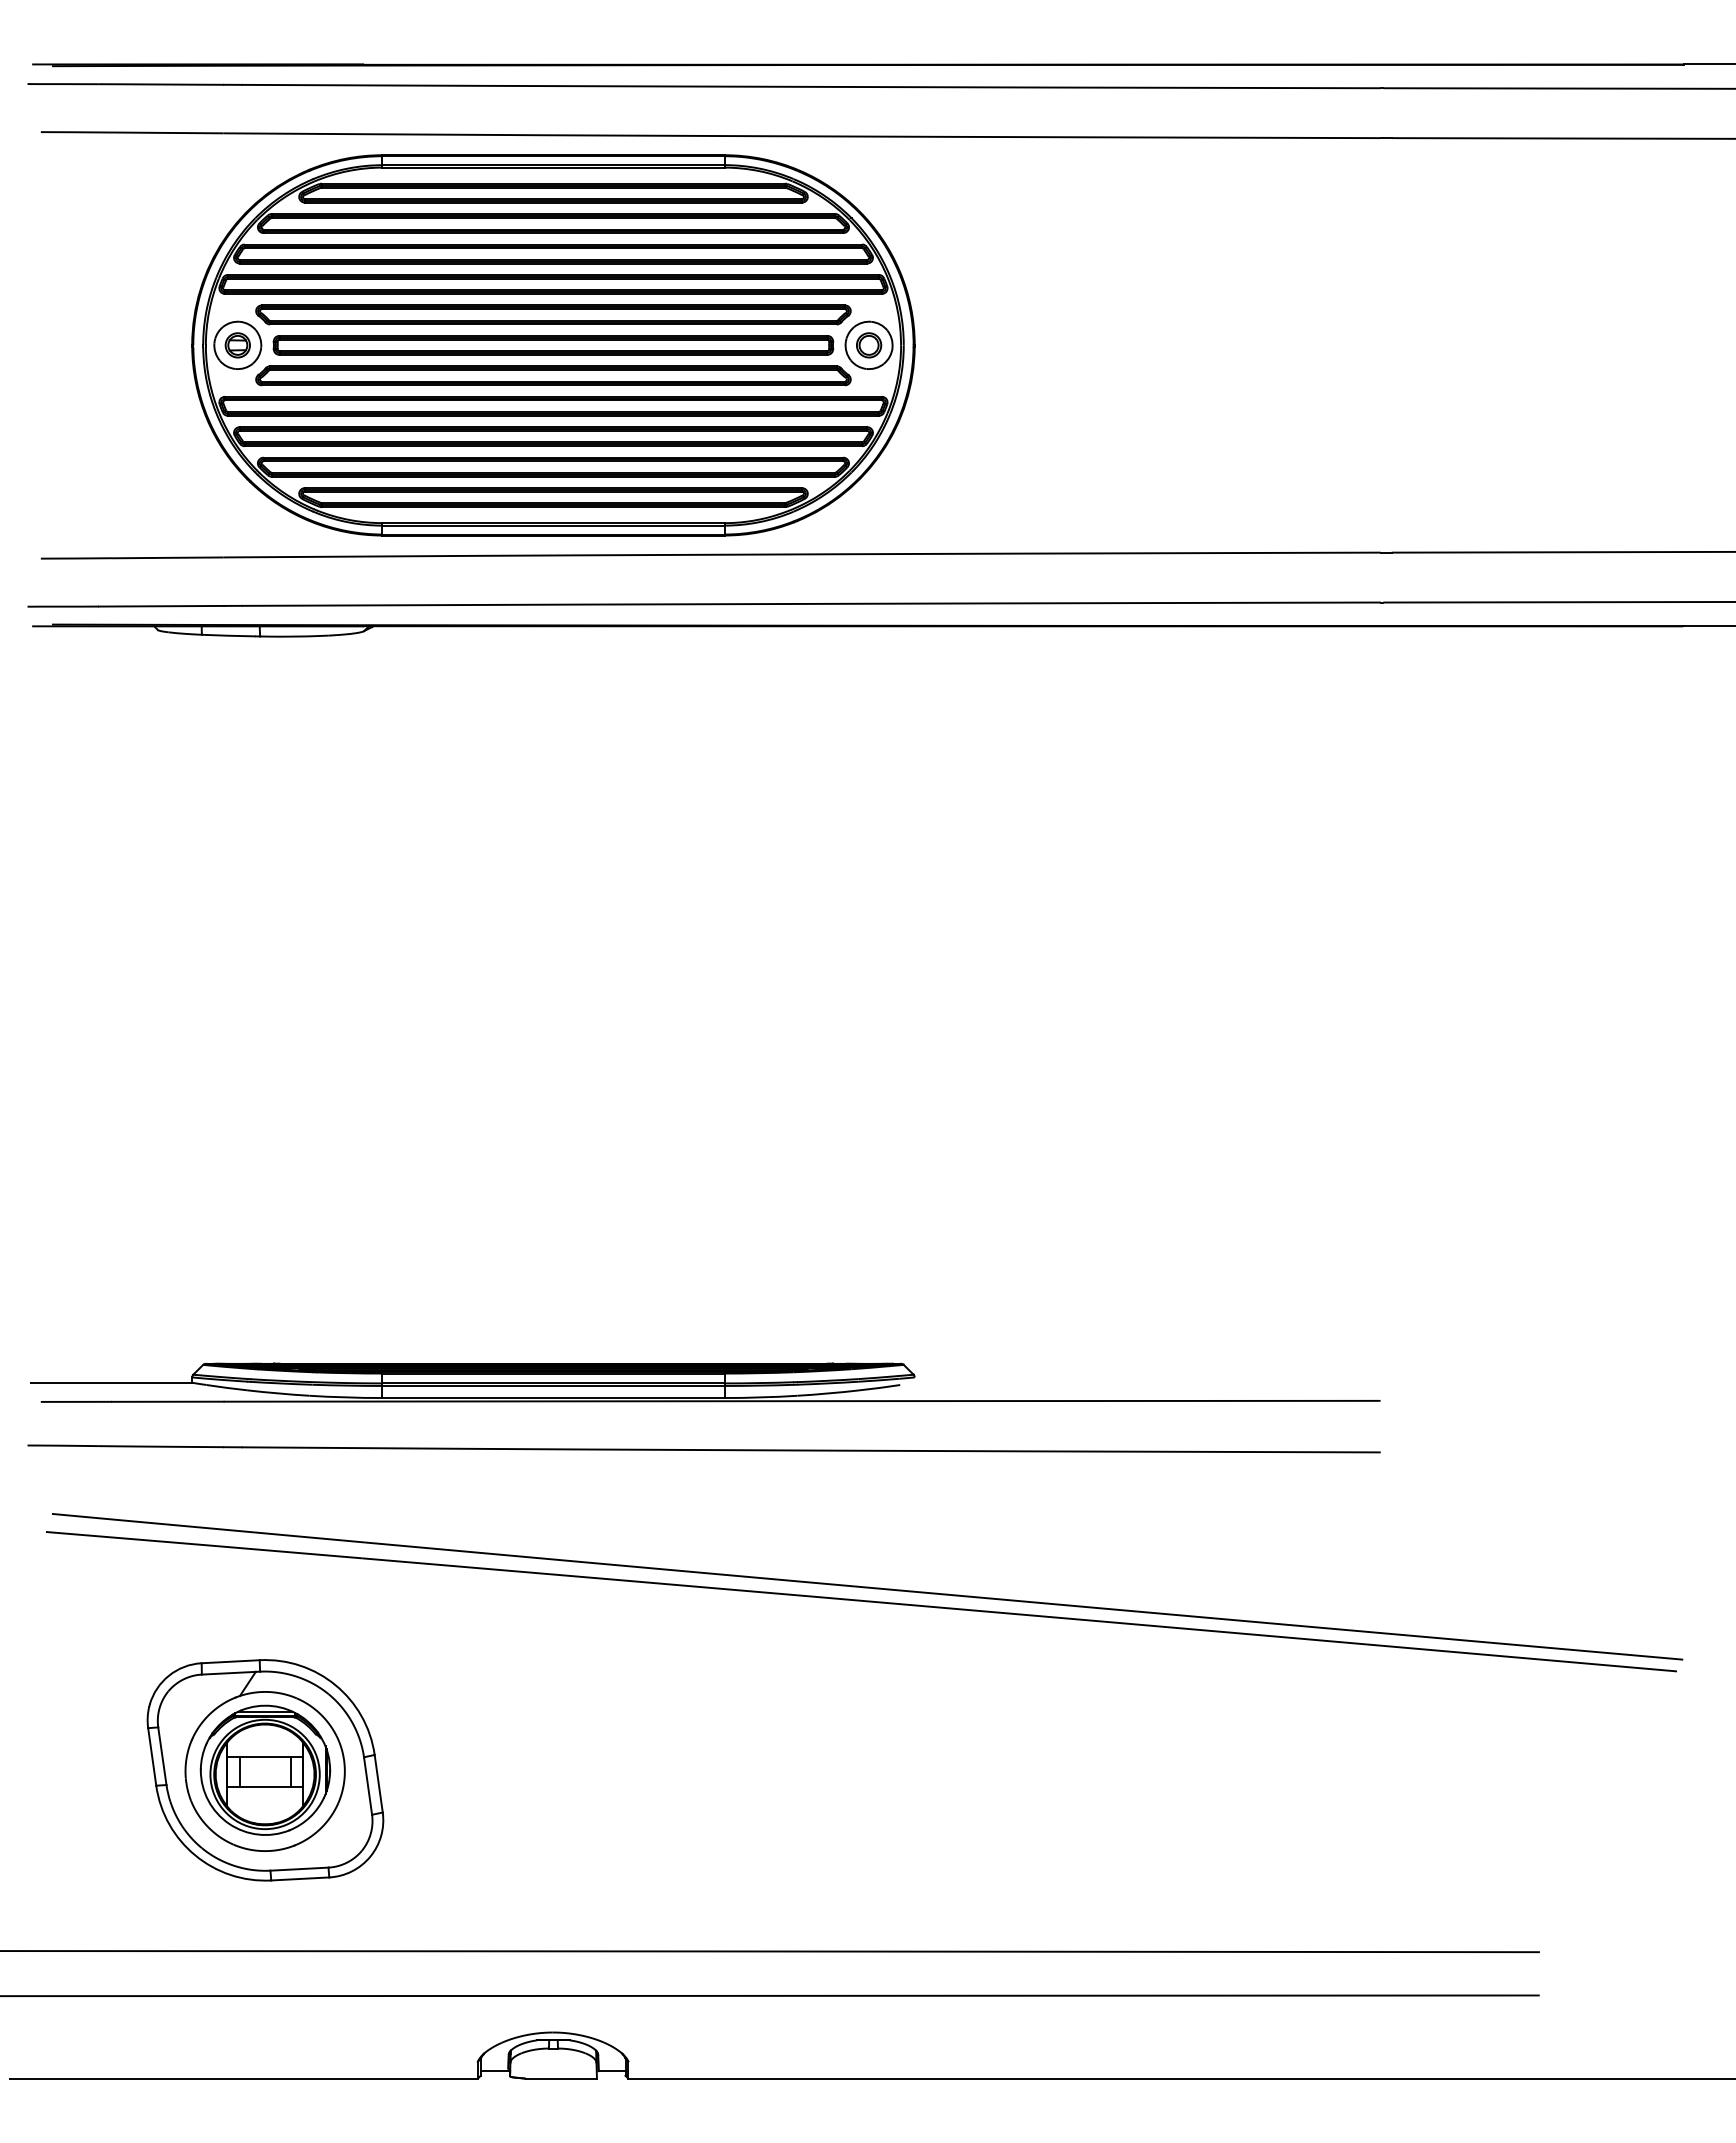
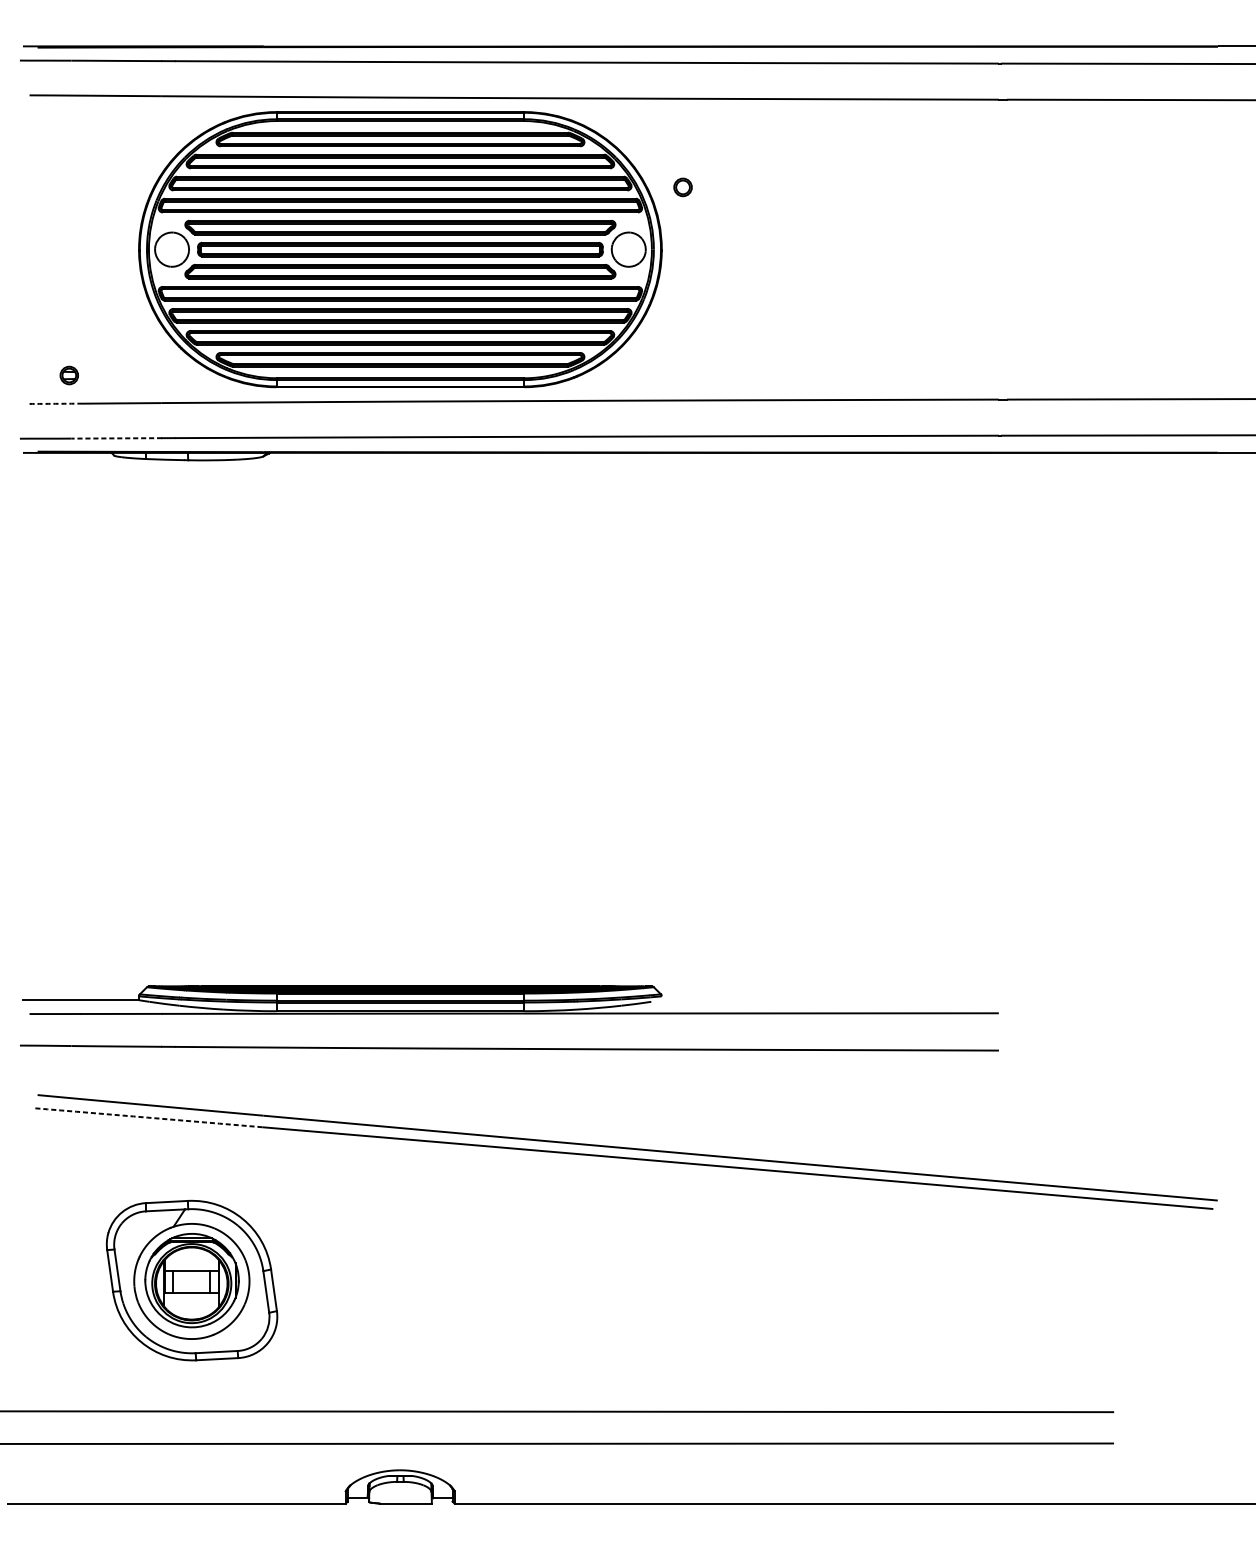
part: (237, 345) -> (69, 375), moved
part: (869, 345) -> (683, 187), moved
arc: (76, 558) -> (55, 403), solid -> dashed
line: (161, 606) -> (116, 438), solid -> dashed
arc: (204, 1545) -> (147, 1117), solid -> dashed

